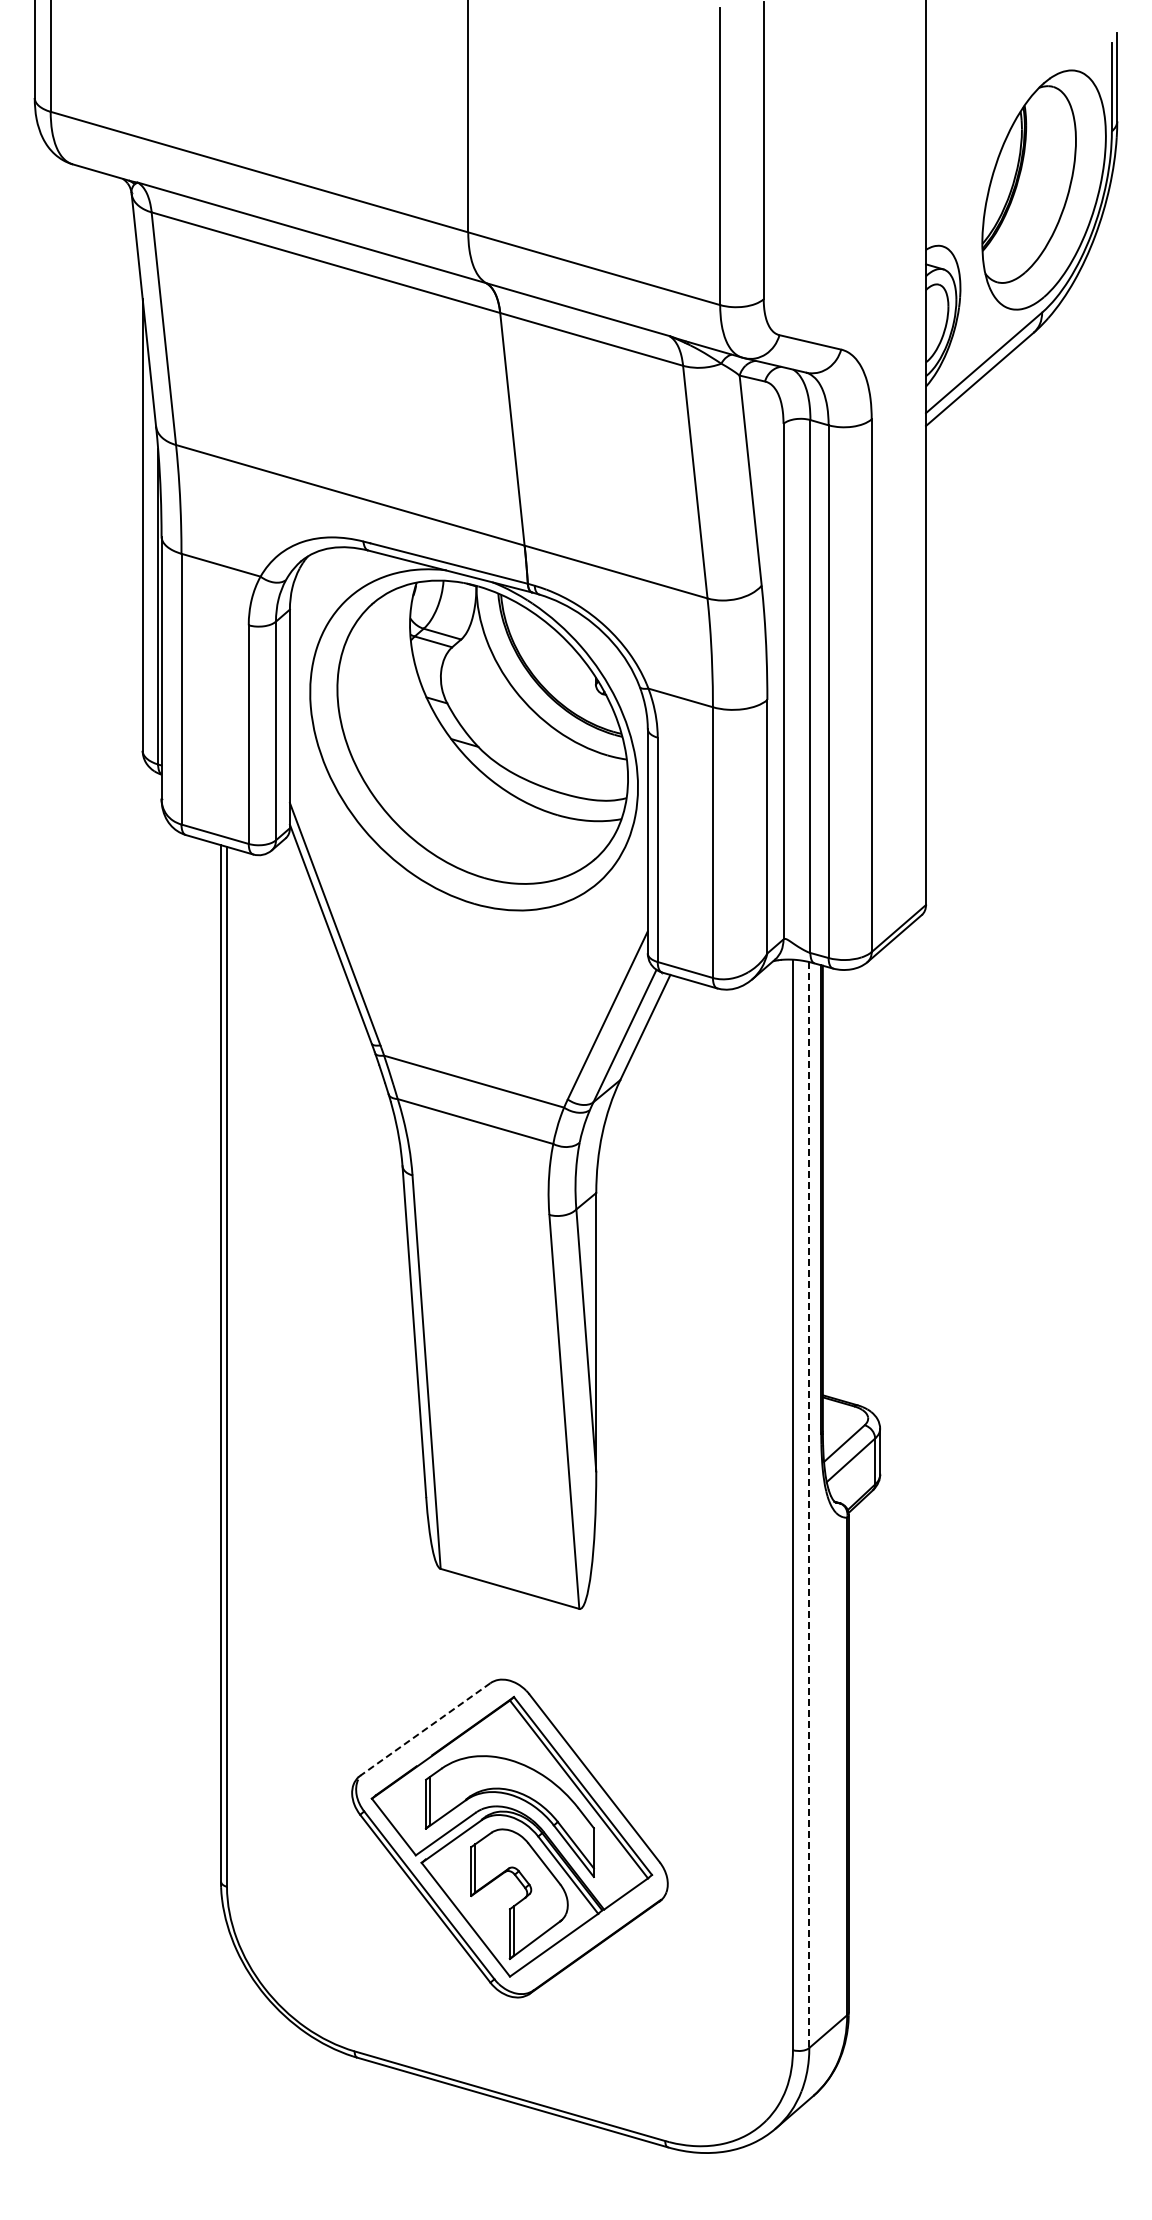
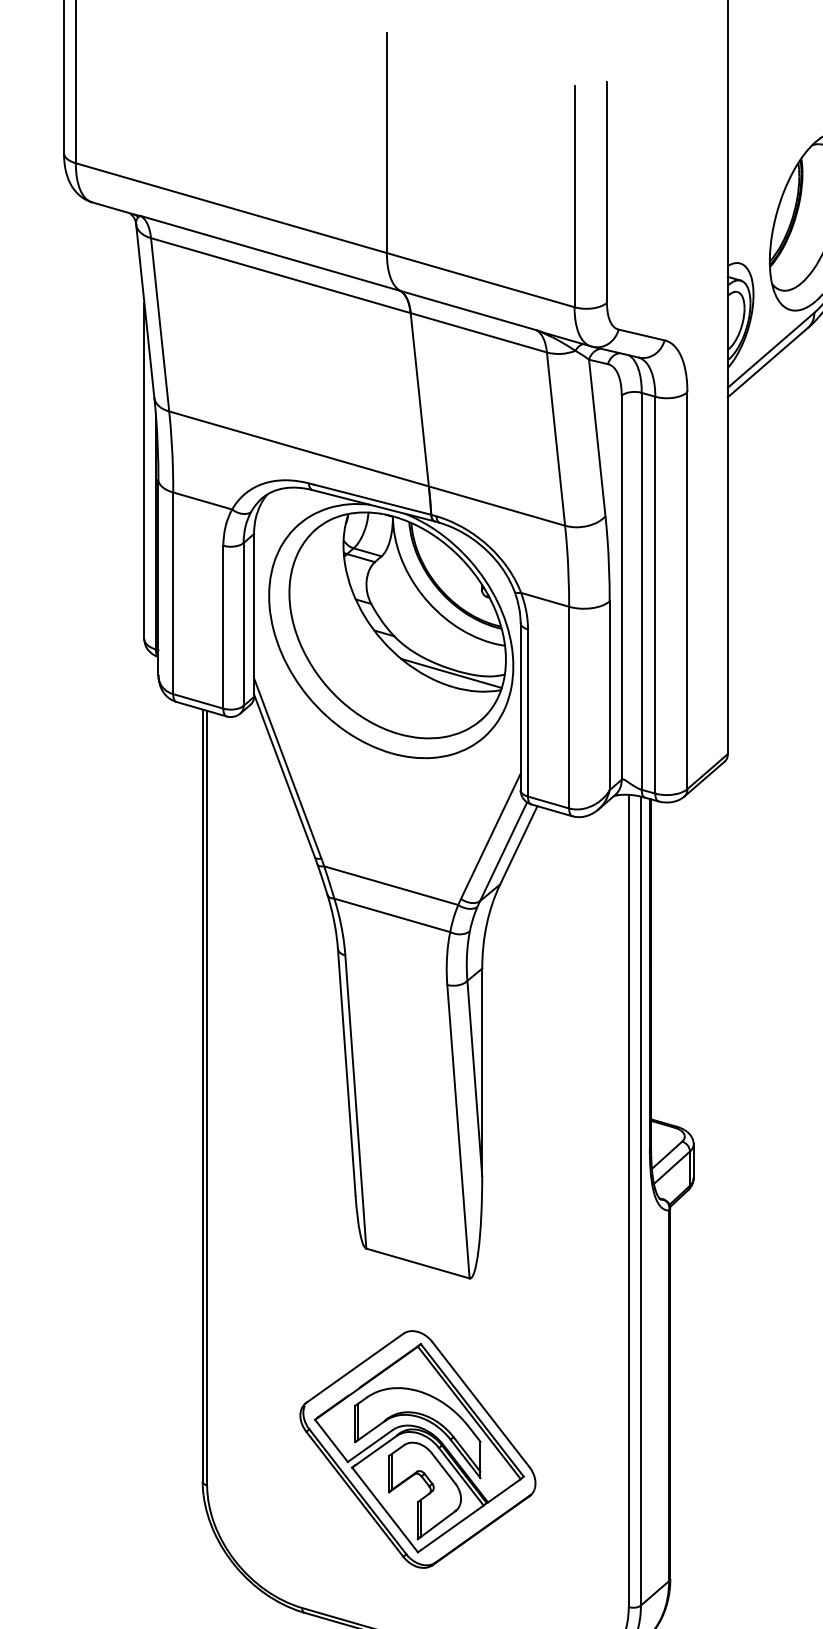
line: (554, 796) -> (451, 673), added
line: (809, 1505) -> (641, 1201), dashed -> solid
line: (425, 1729) -> (355, 1368), dashed -> solid

